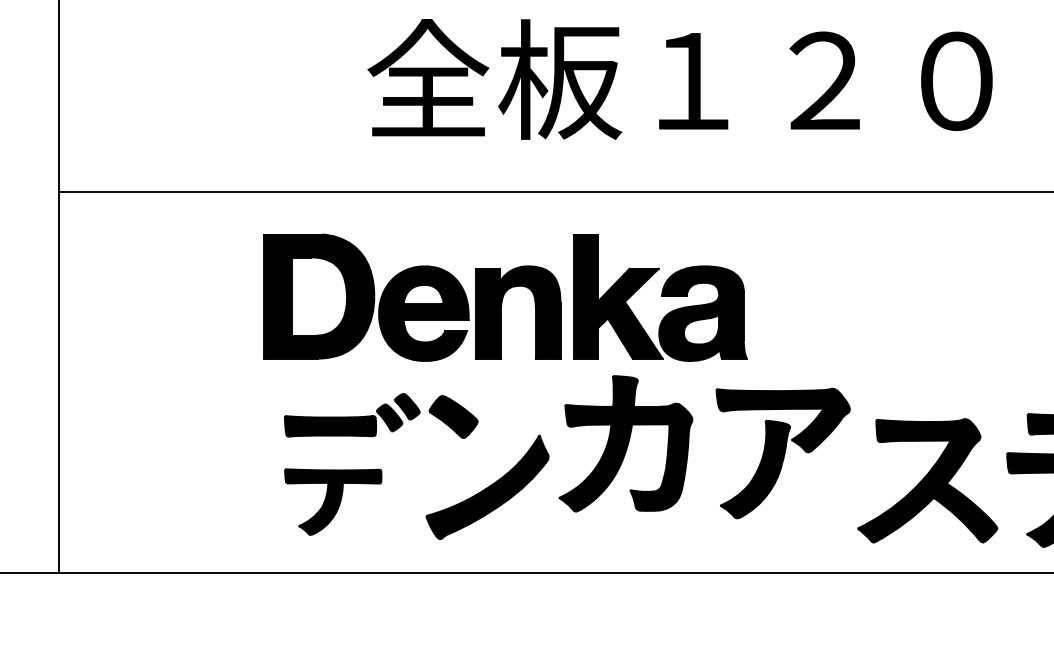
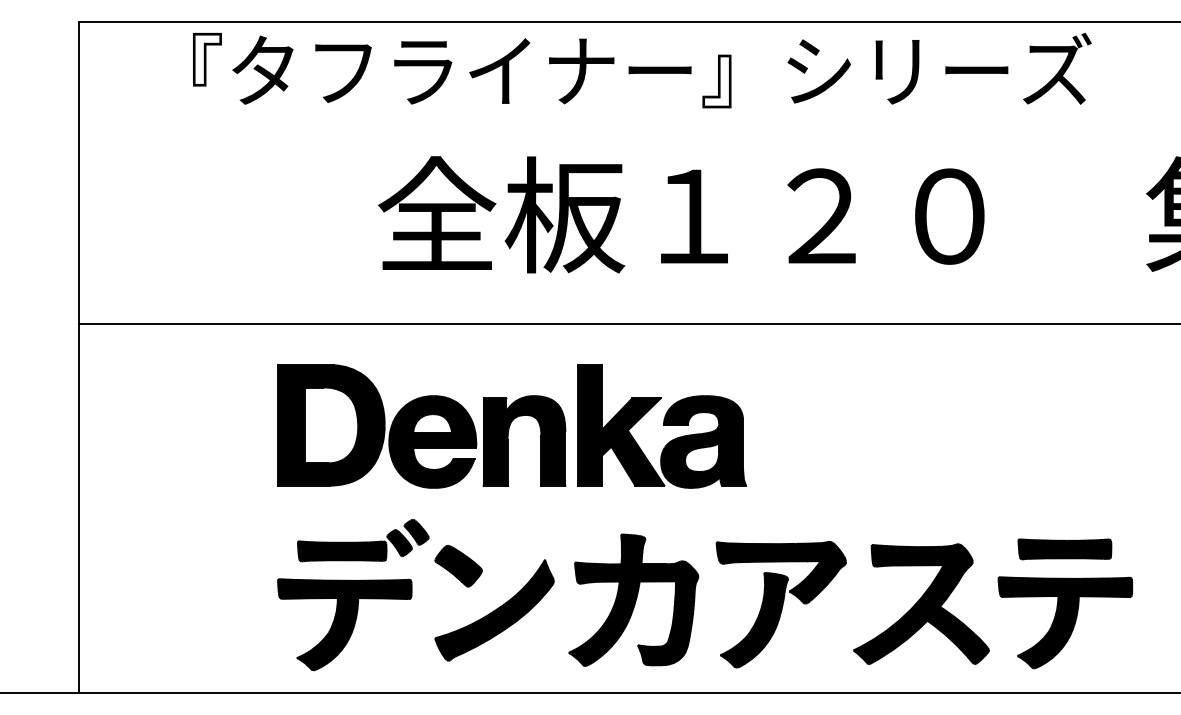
part: (453, 417) -> (458, 566), moved
part: (625, 443) -> (633, 599), moved
part: (782, 453) -> (780, 604), moved
part: (332, 501) -> (344, 624), size x1.43

